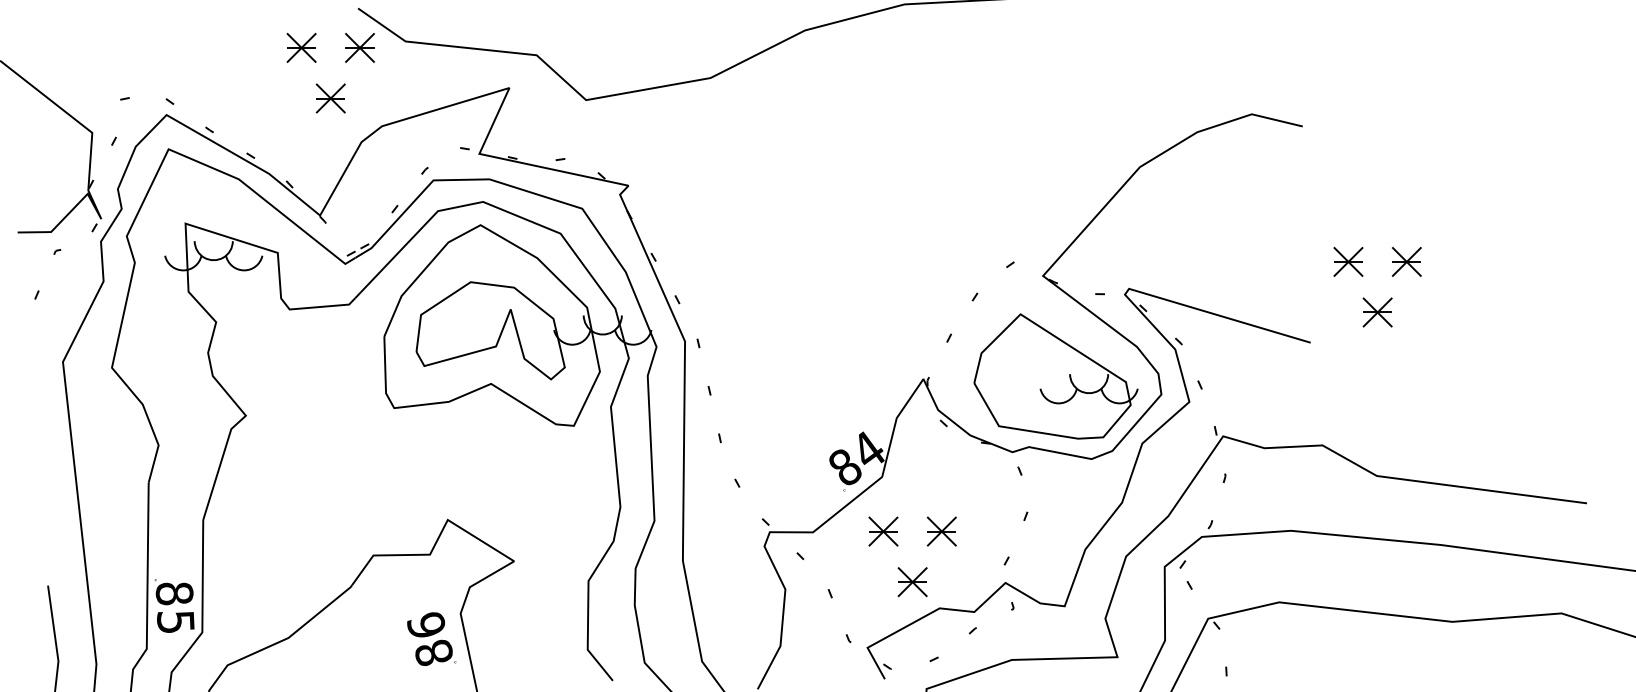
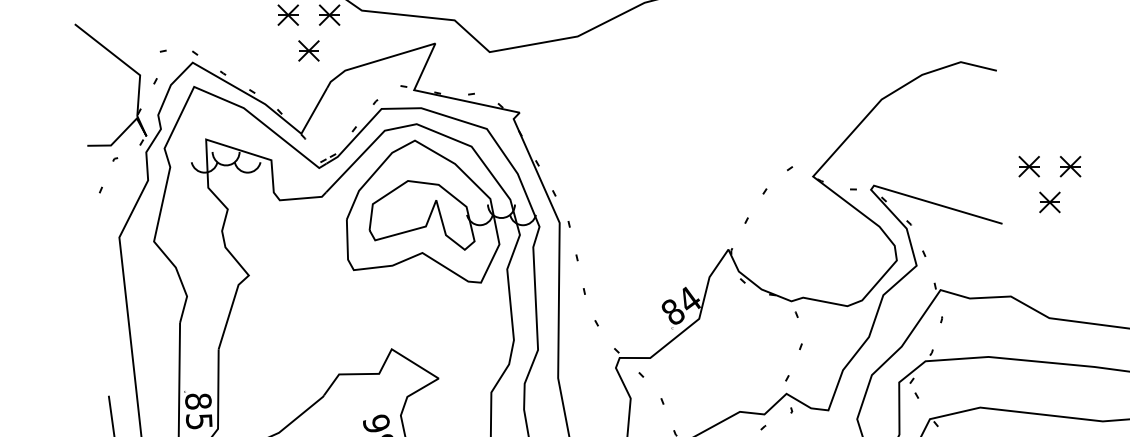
part: (1055, 376) -> (821, 247), removed
part: (900, 568) -> (712, 383), removed

